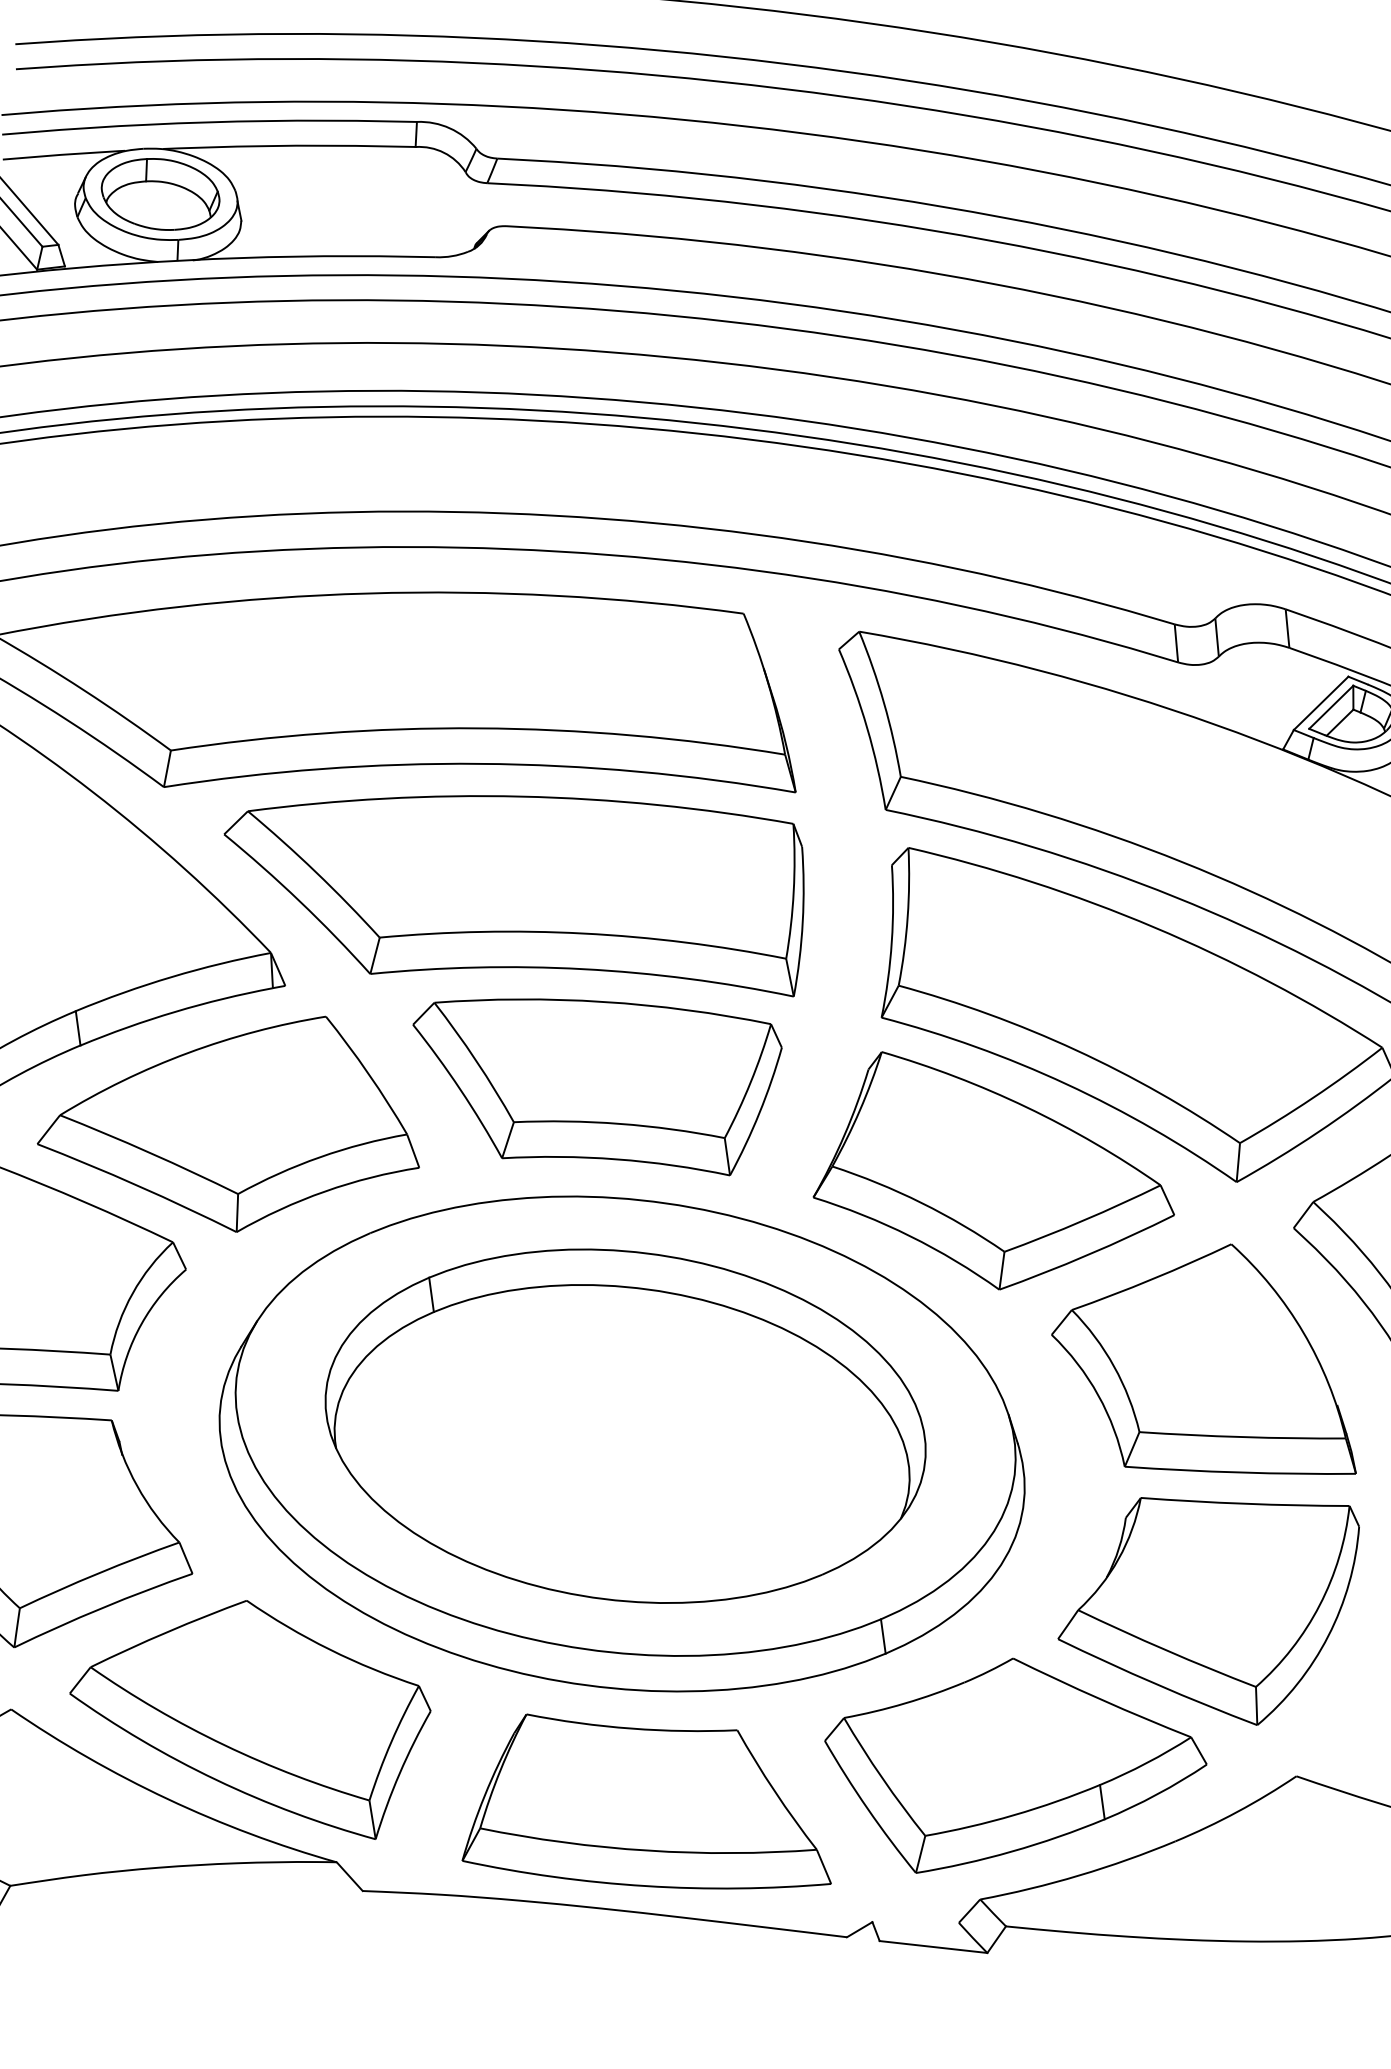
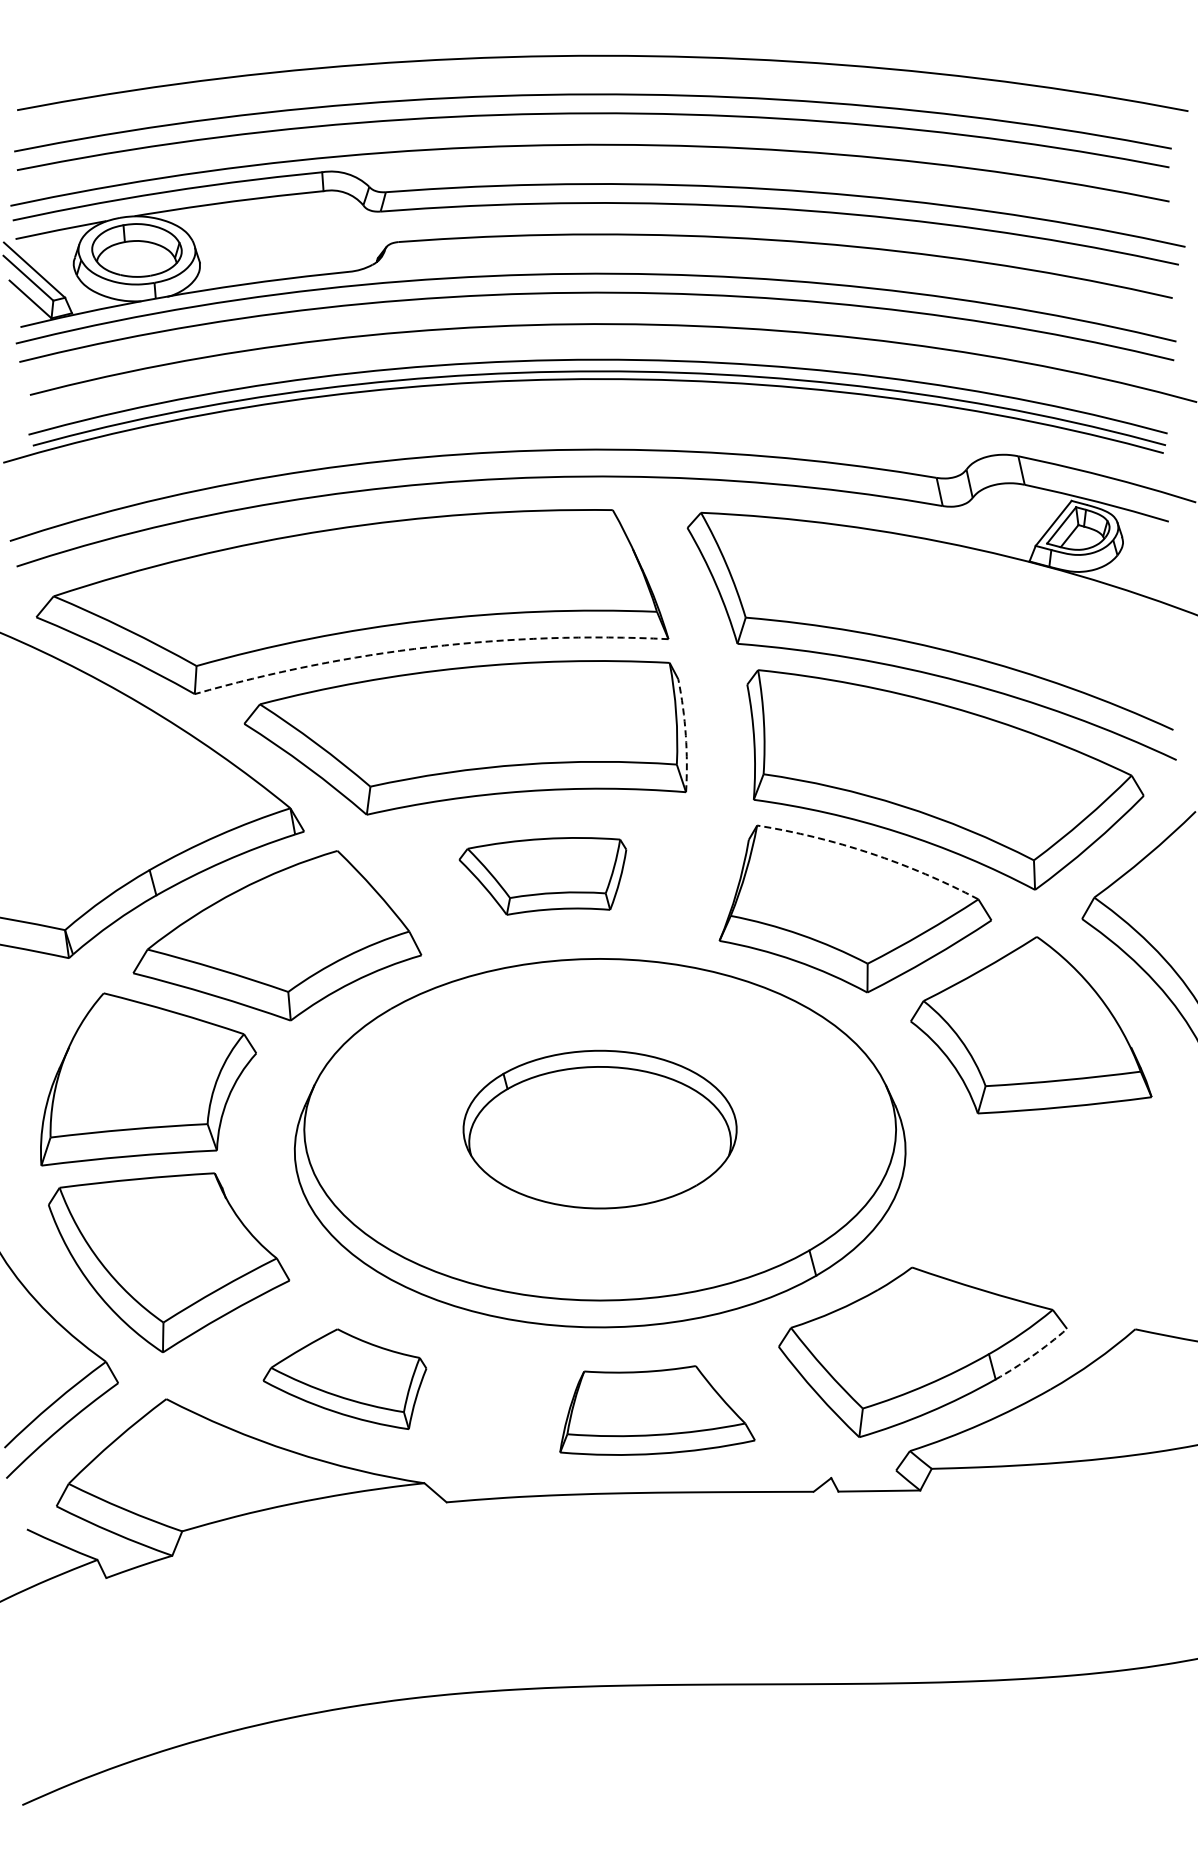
arc: (480, 764) -> (429, 647), solid -> dashed
arc: (802, 921) -> (685, 735), solid -> dashed
part: (591, 1083) -> (542, 876), size x0.6
arc: (1026, 1107) -> (870, 853), solid -> dashed
part: (624, 1425) -> (599, 1129), size x0.6
part: (1206, 1603) -> (1051, 1208), removed
part: (248, 1712) -> (344, 1379), size x0.6
arc: (1157, 1793) -> (1032, 1355), solid -> dashed
part: (654, 1804) -> (657, 1410), size x0.7

